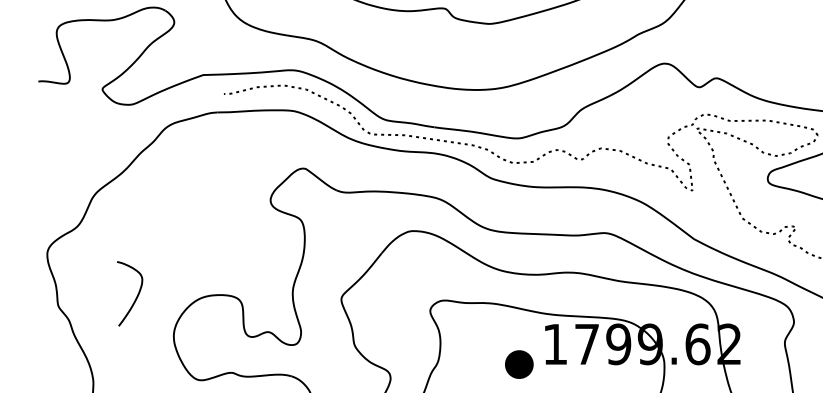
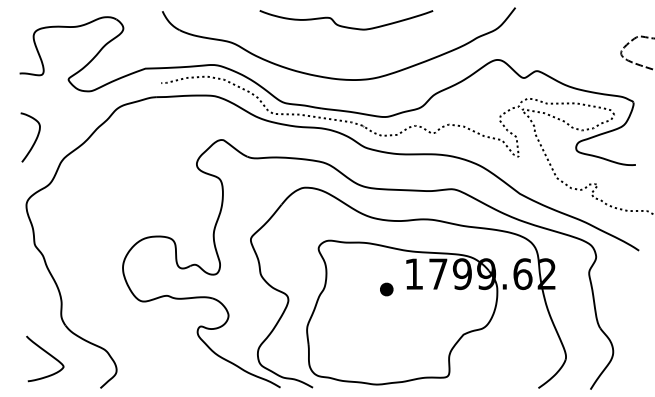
curve: (135, 297) -> (34, 140), moved
part: (519, 364) -> (386, 289), size x0.62

